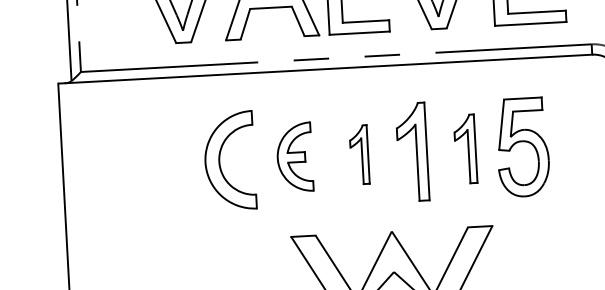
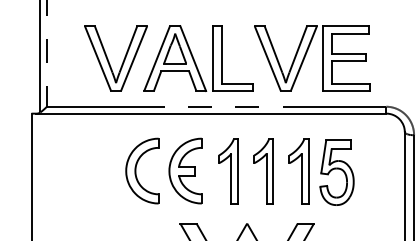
part: (464, 148) -> (298, 171), size x1.43
part: (359, 154) -> (228, 171), size x1.67
part: (294, 156) -> (185, 170), size x1.43

